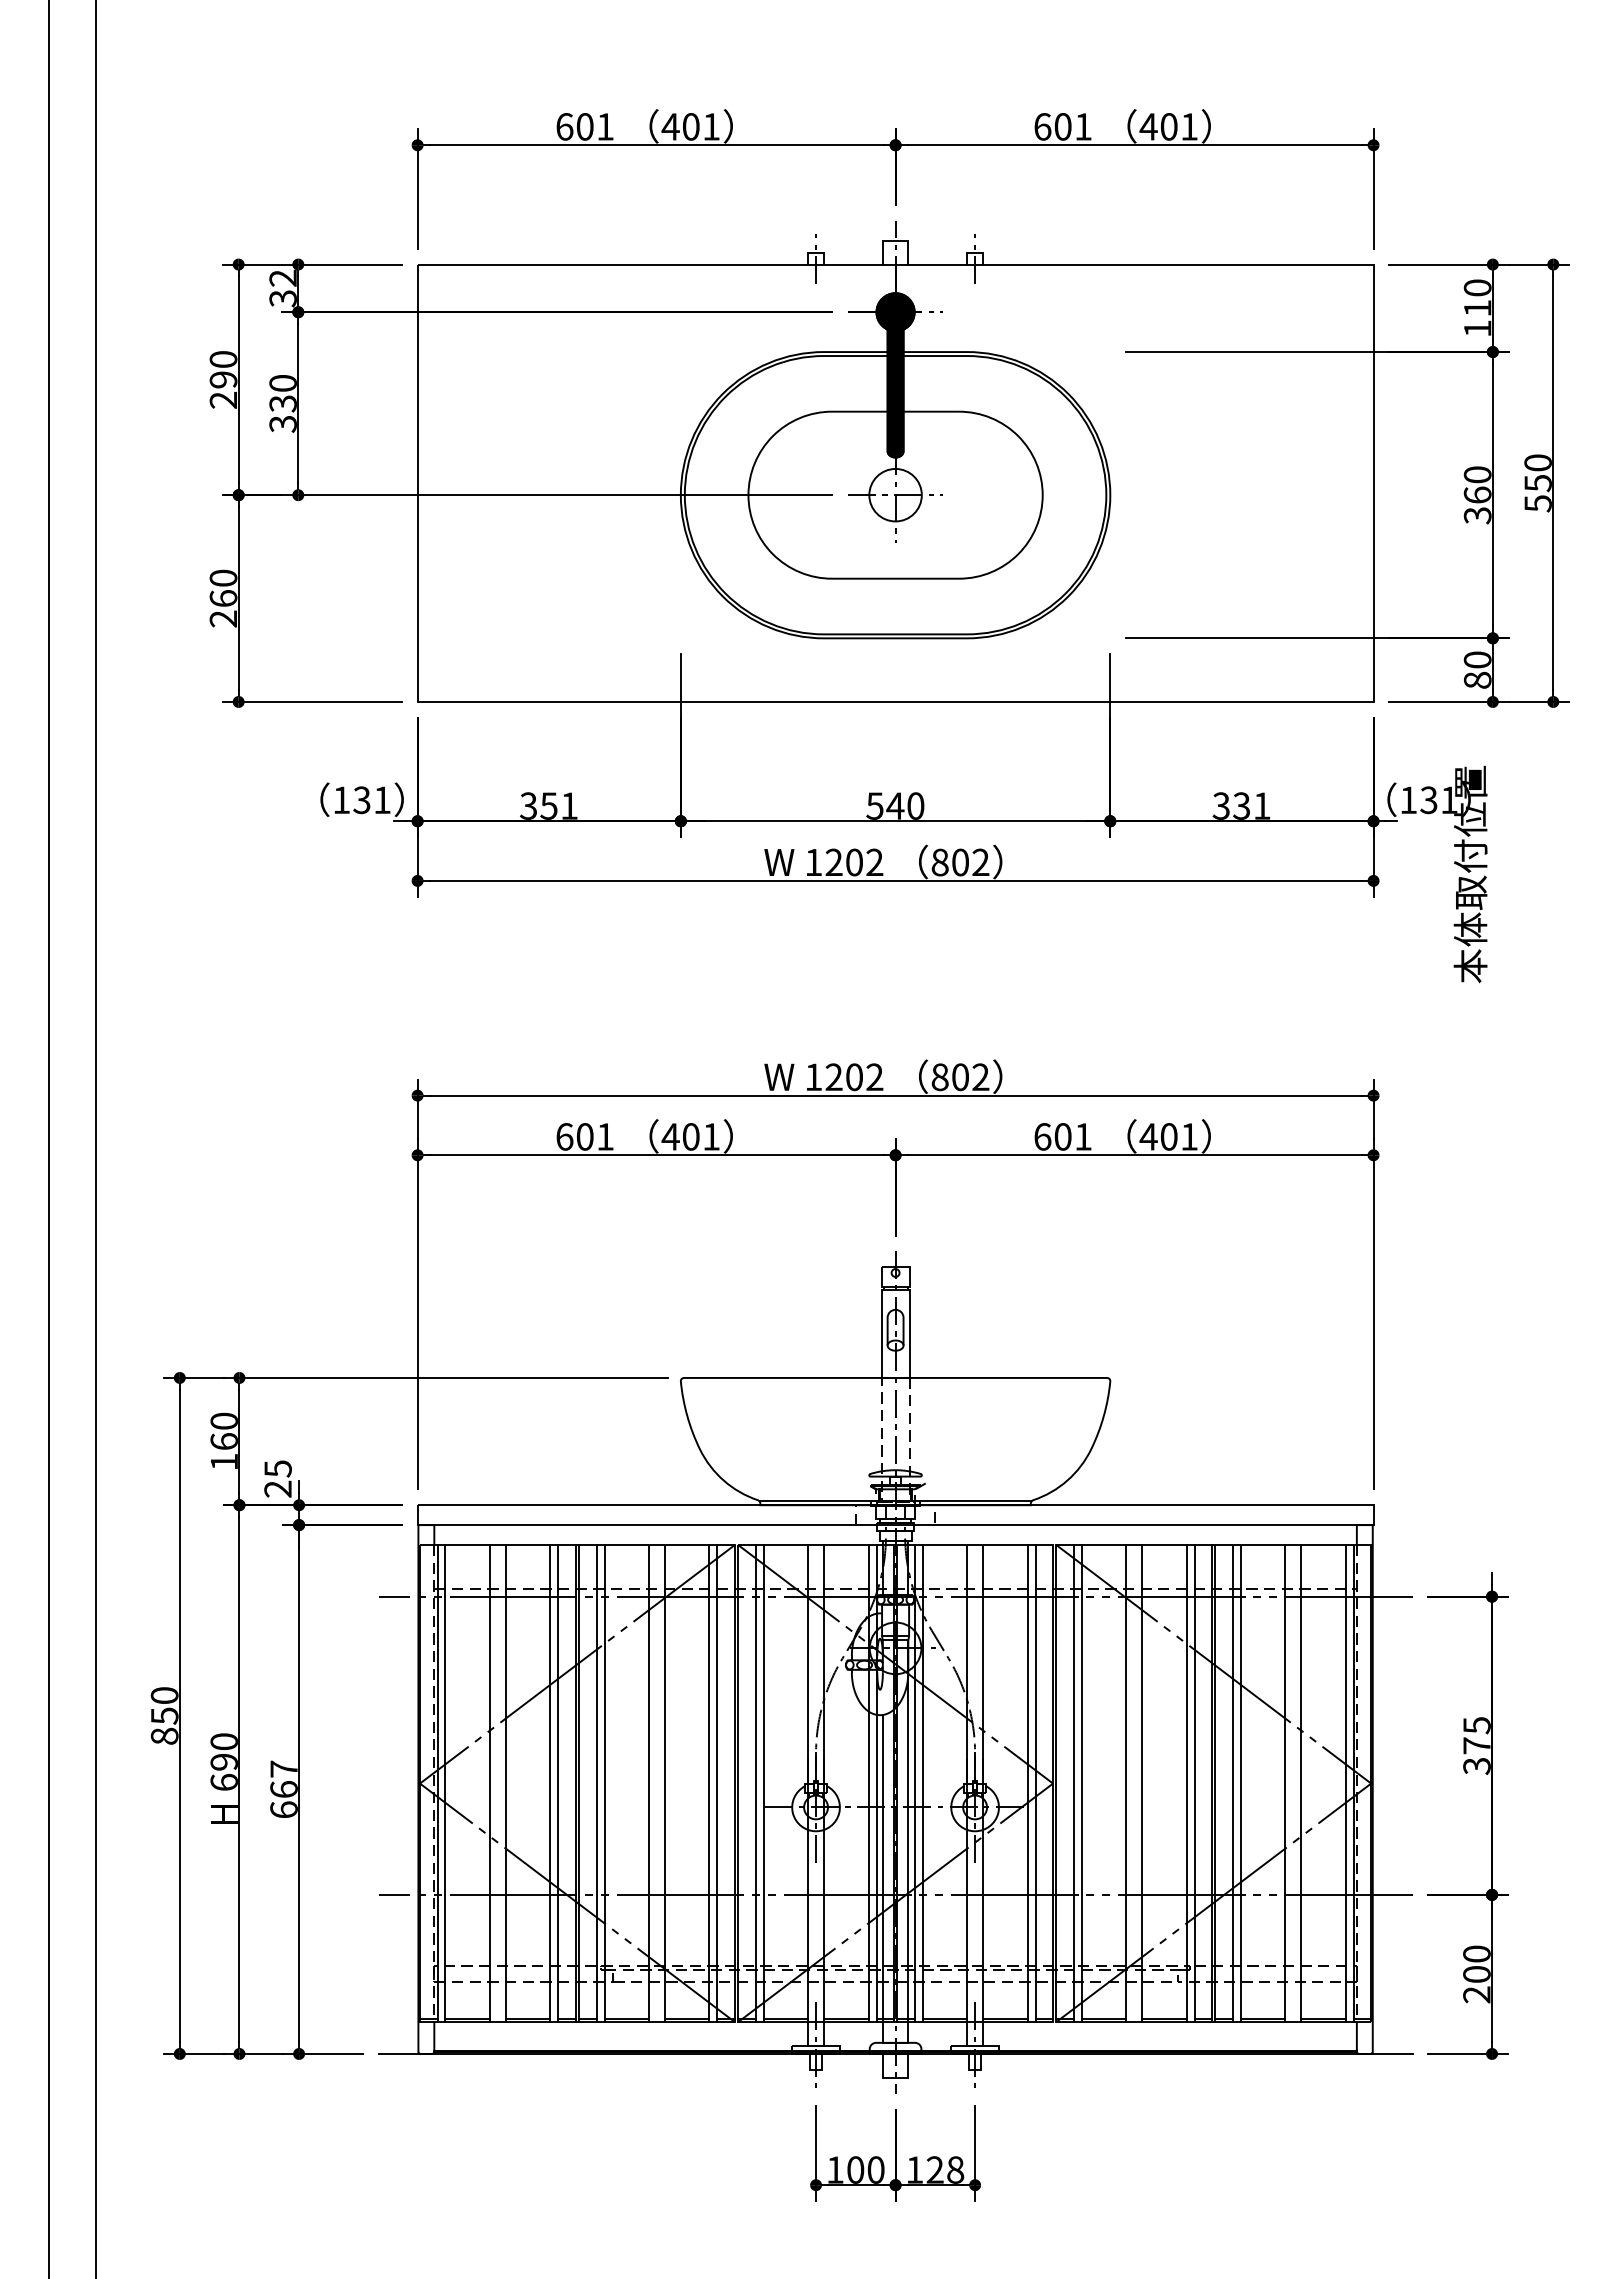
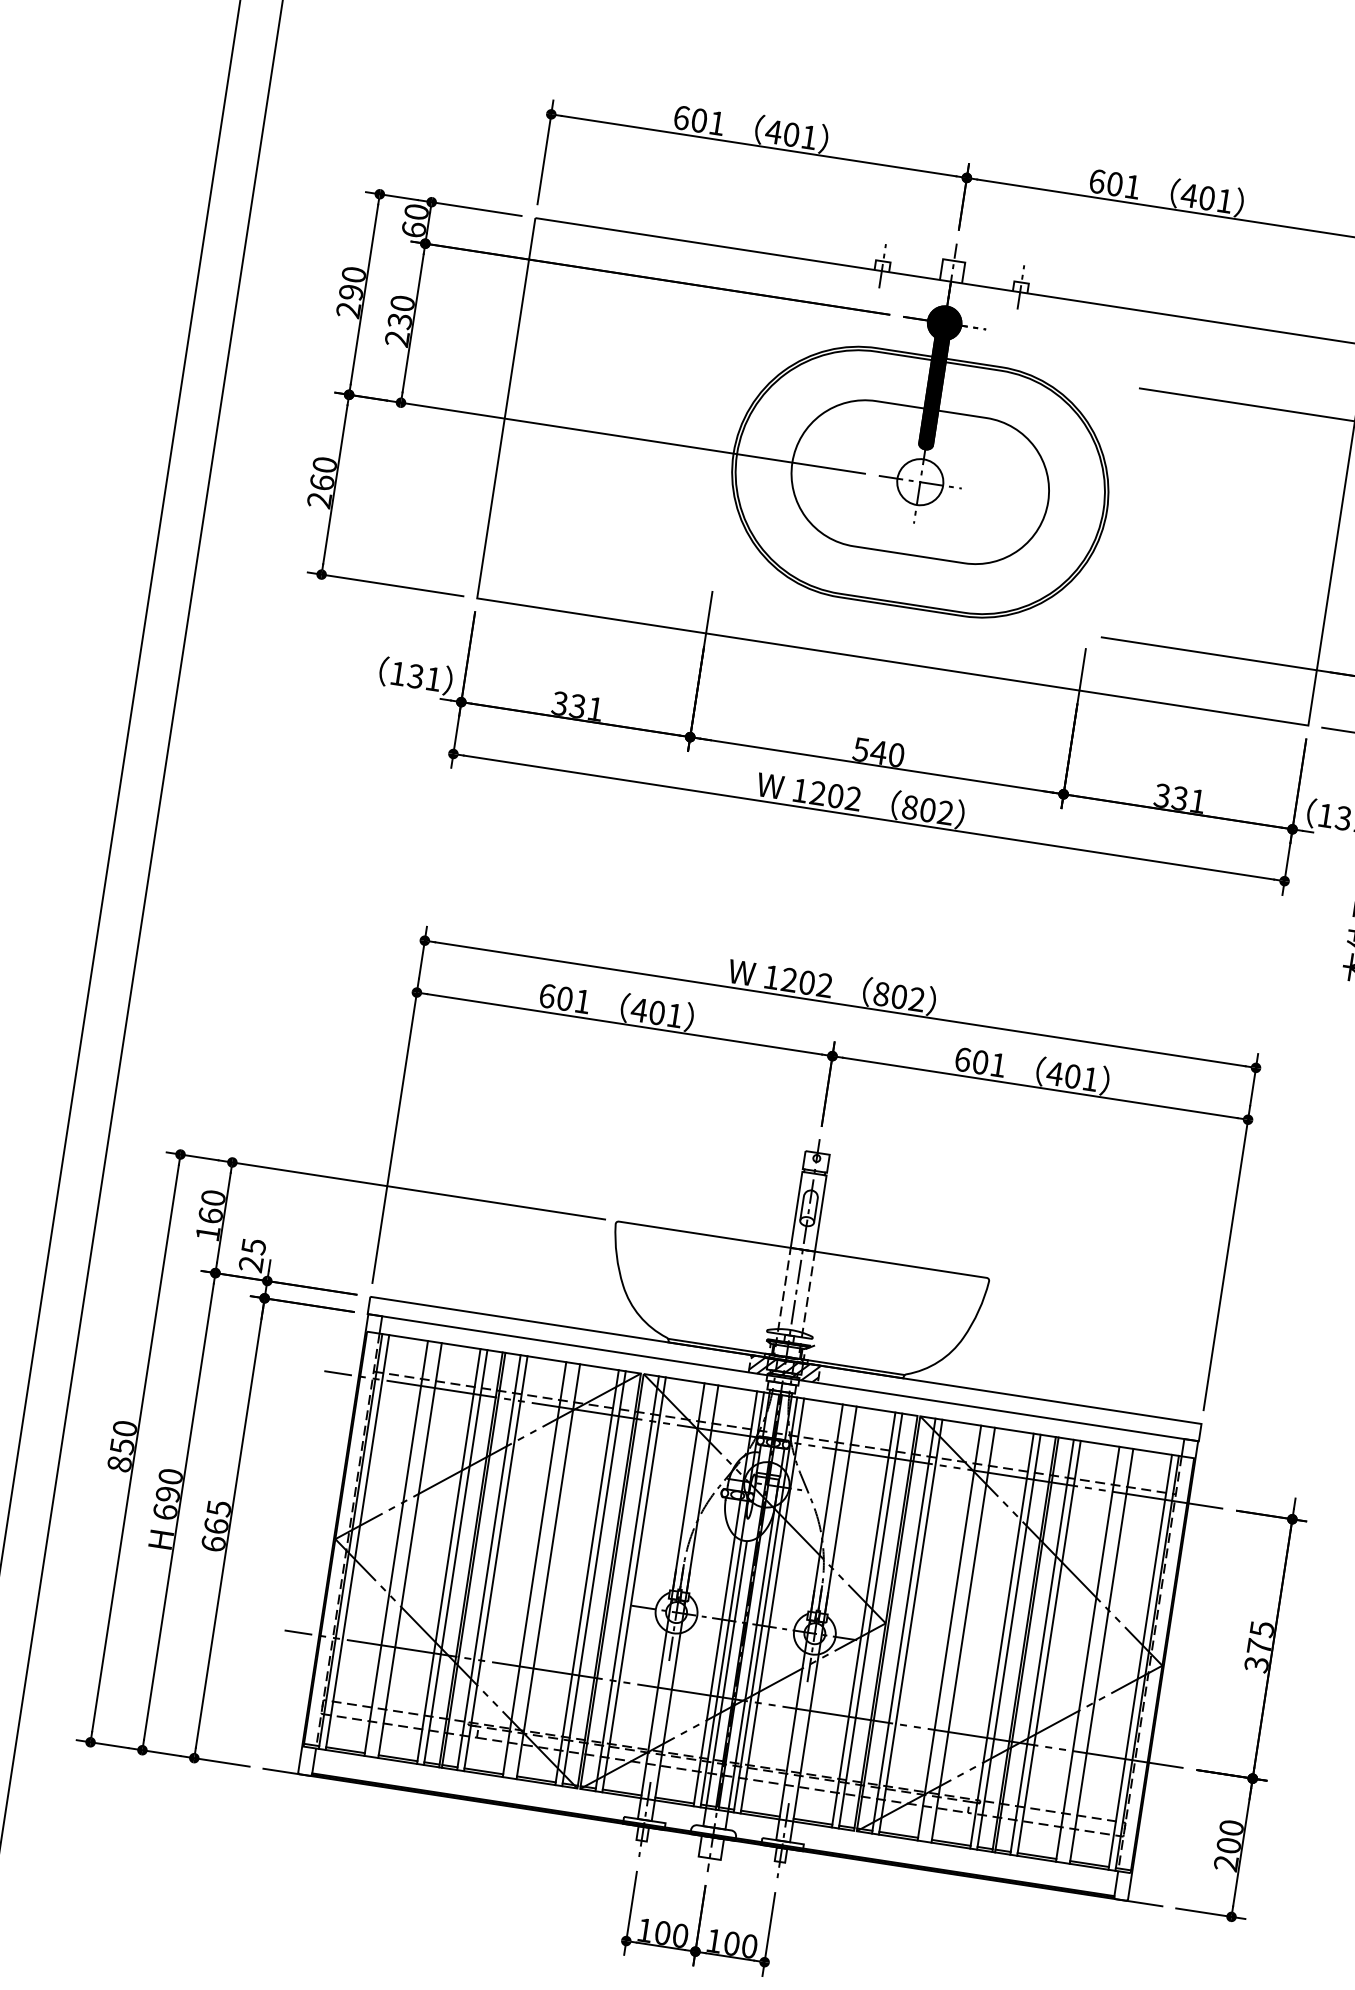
text: (282, 288) -> (414, 220), 32 -> 60
text: (282, 423) -> (396, 338), 330 -> 230
text: (549, 805) -> (578, 705), 351 -> 331
hatch: (895, 1515) -> (784, 1369), added
text: (283, 1769) -> (218, 1508), 667 -> 665
text: (945, 2169) -> (740, 1944), 128 -> 100

